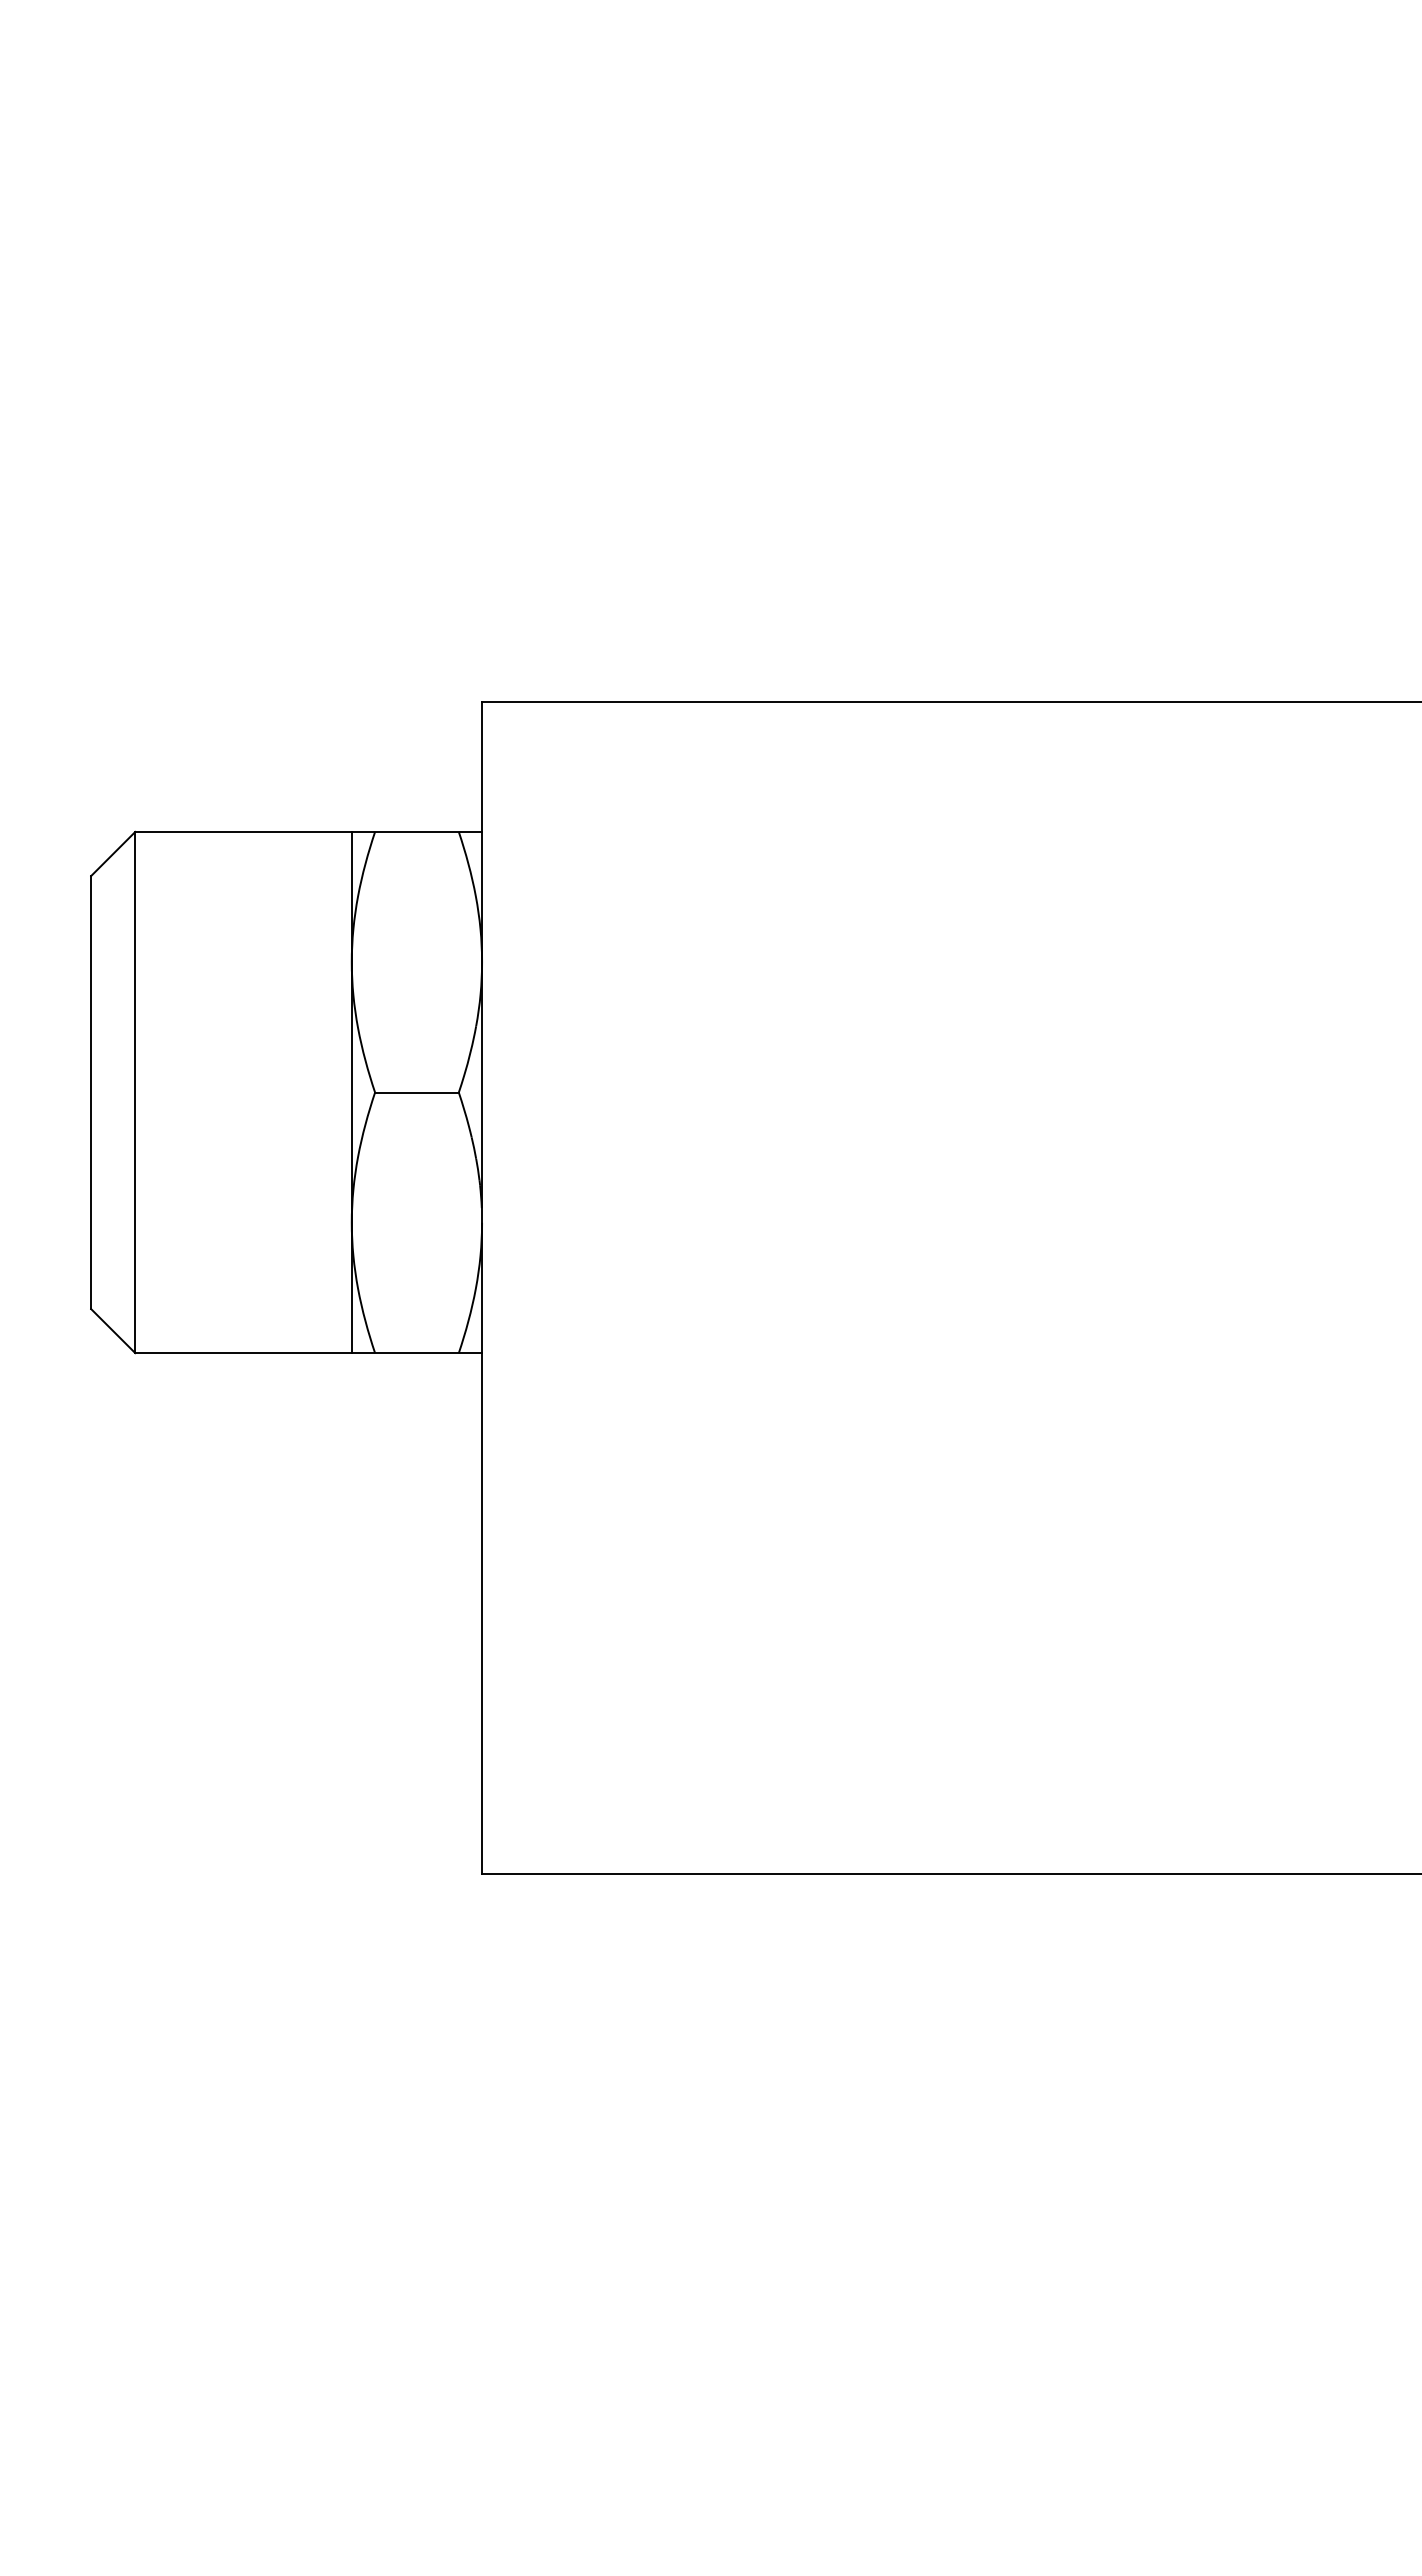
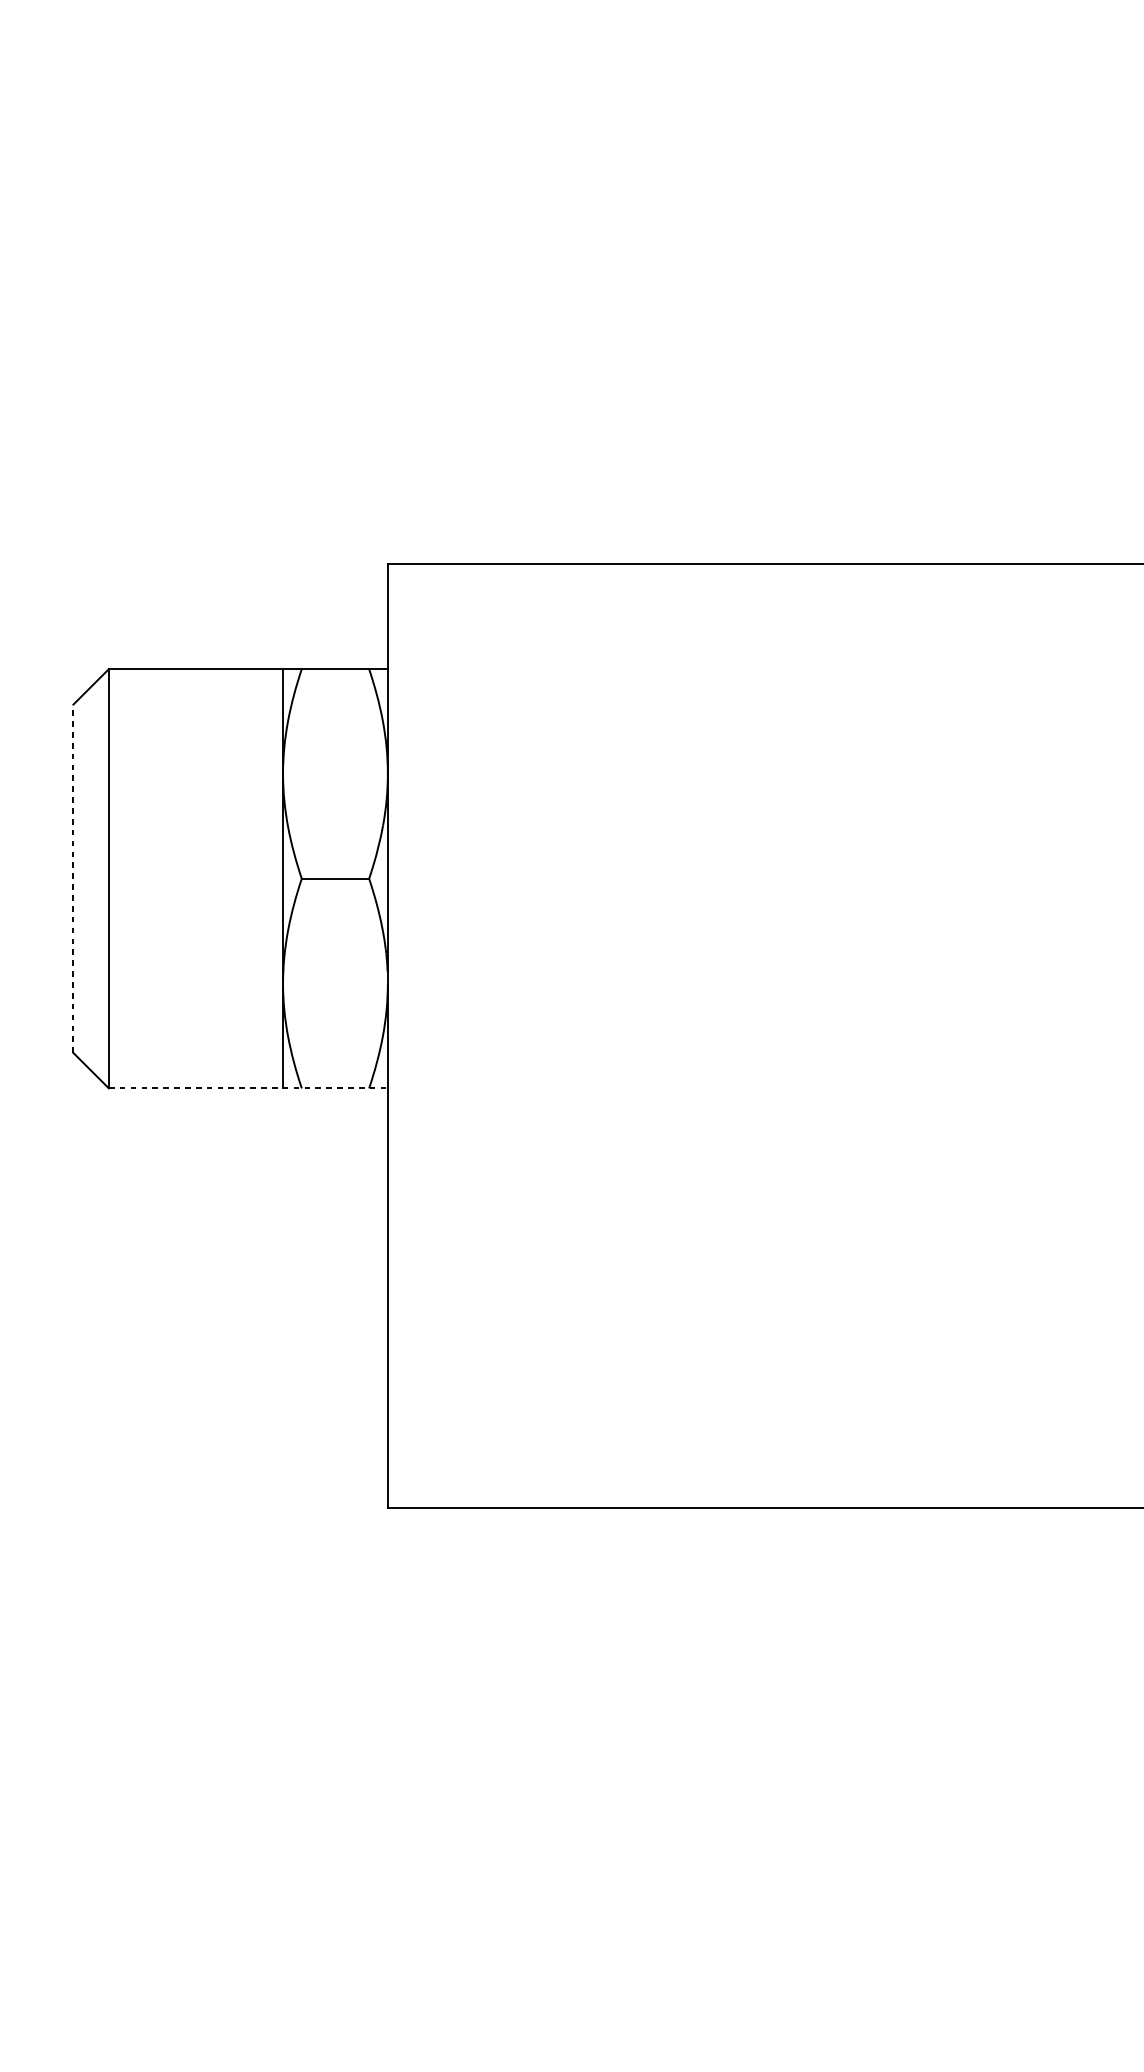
line: (91, 1092) -> (73, 878), solid -> dashed
line: (309, 1353) -> (249, 1088), solid -> dashed

